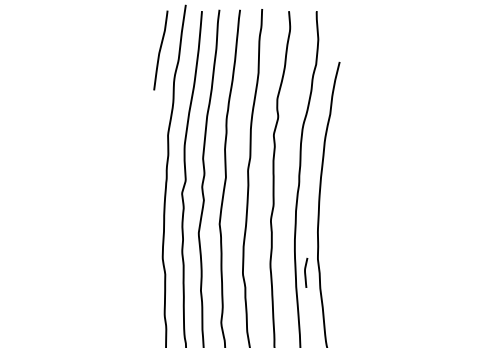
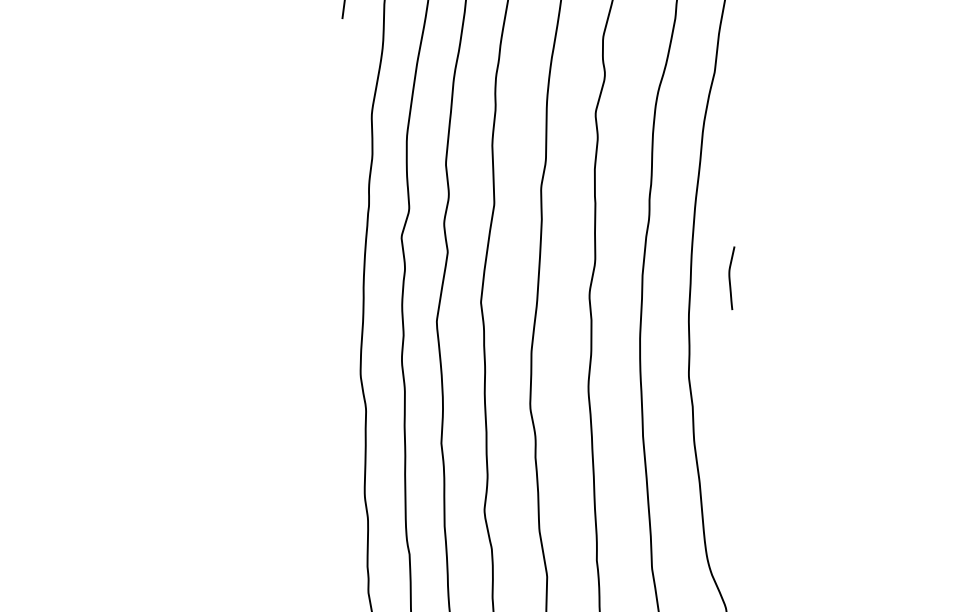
curve: (305, 272) -> (730, 277), moved

